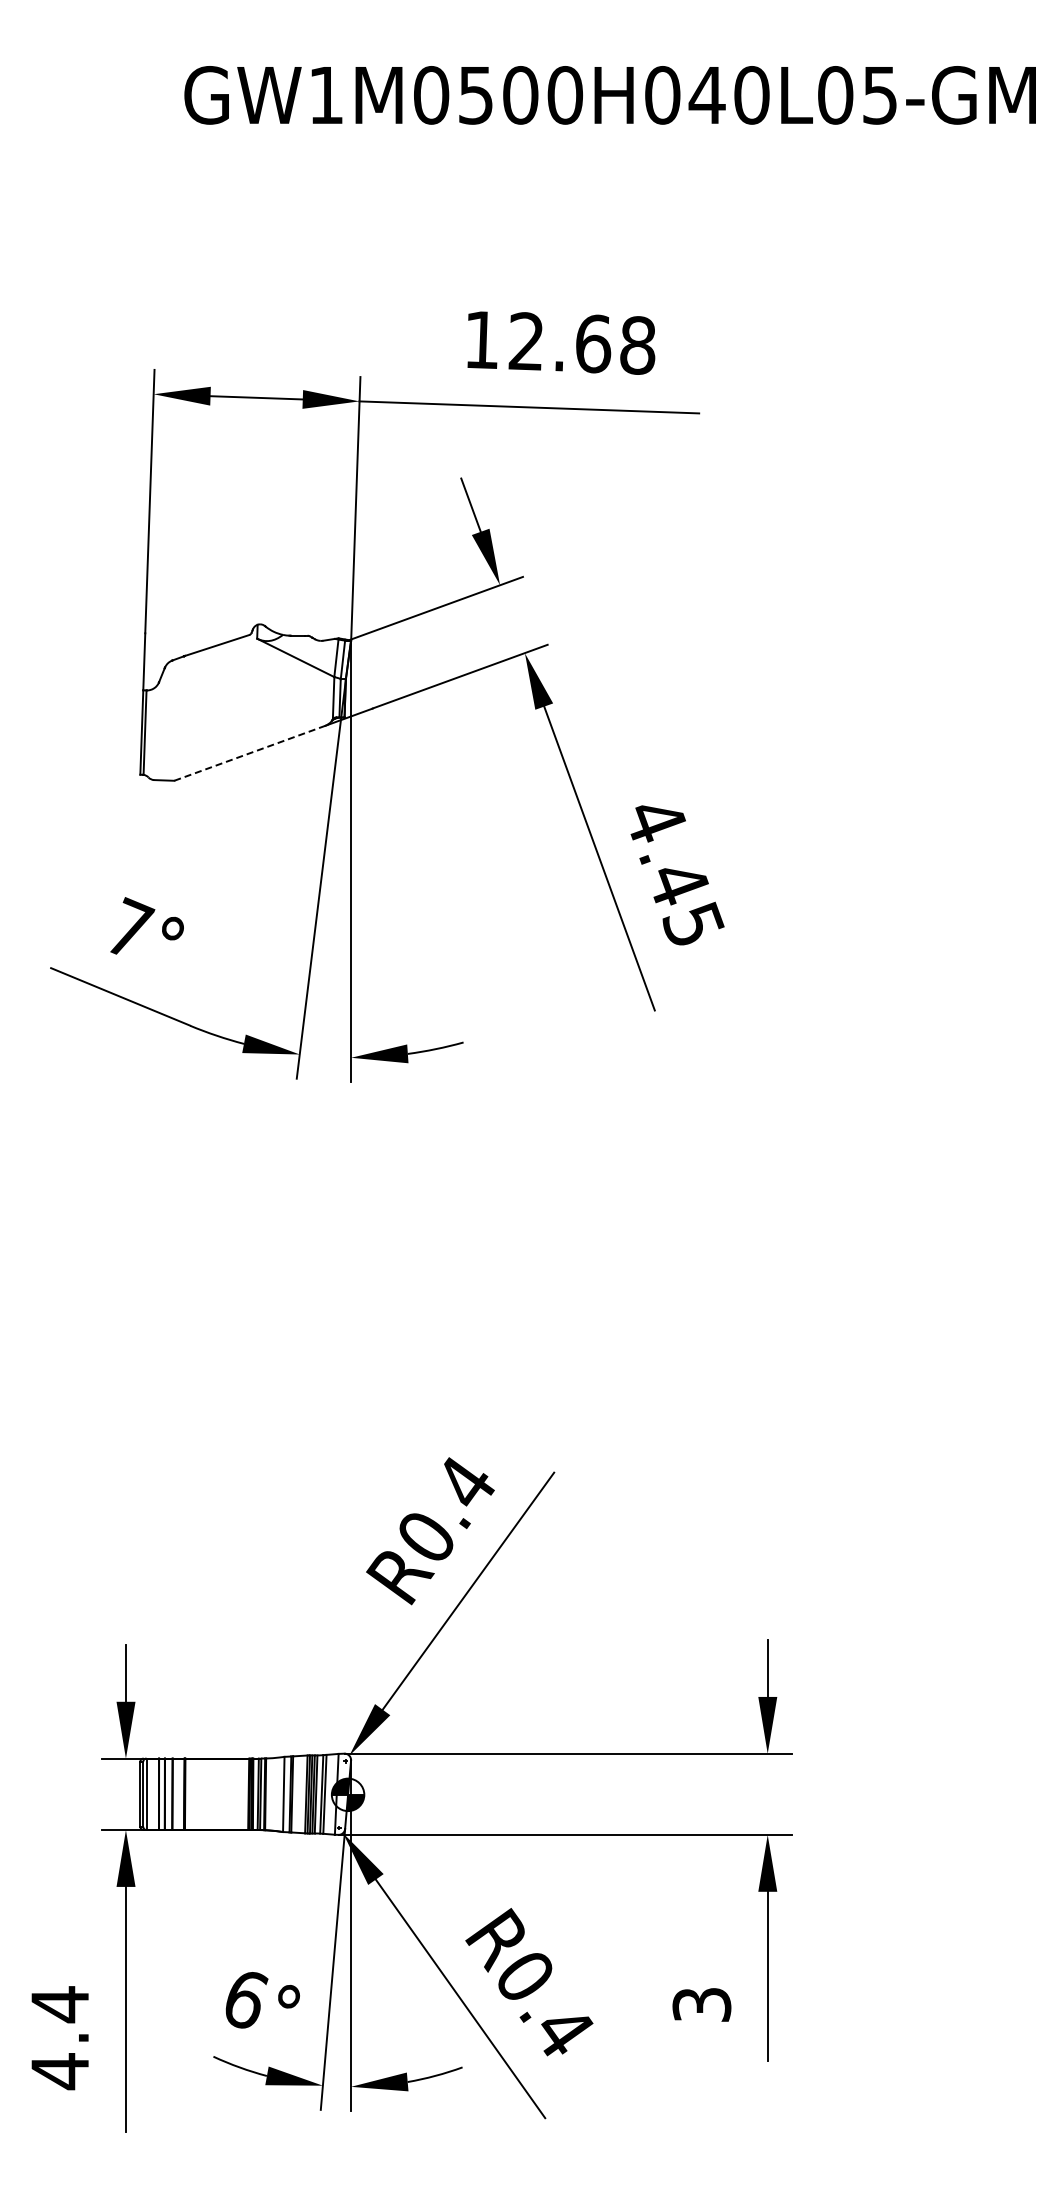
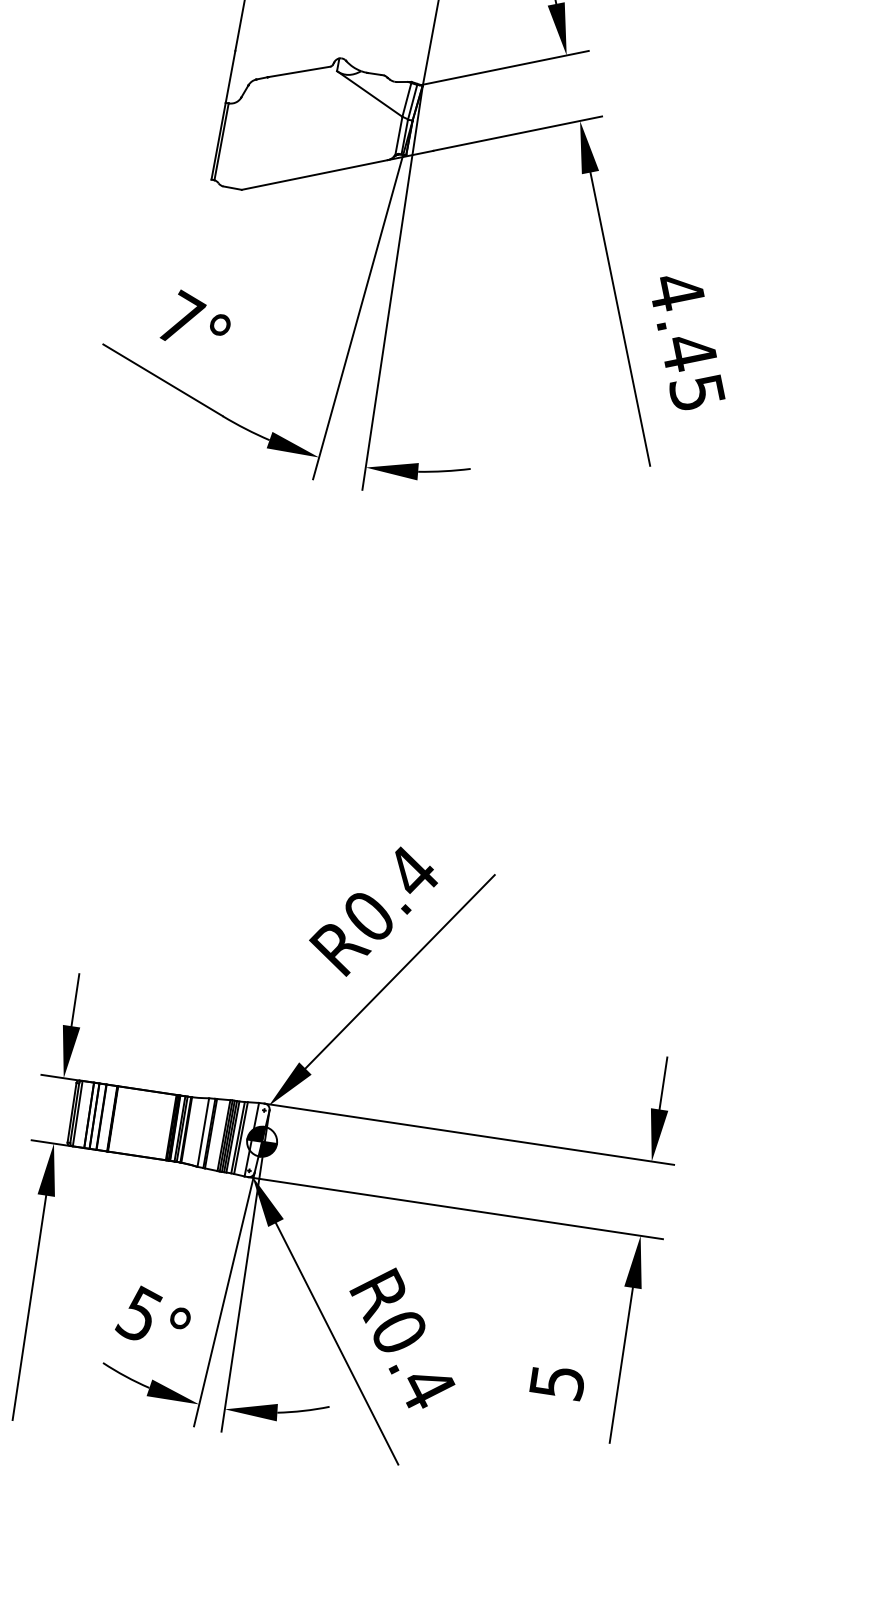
line: (249, 753) -> (314, 175), dashed -> solid
text: (244, 1998) -> (139, 1313), 6° -> 5°
text: (701, 2004) -> (556, 1381), 3 -> 5

